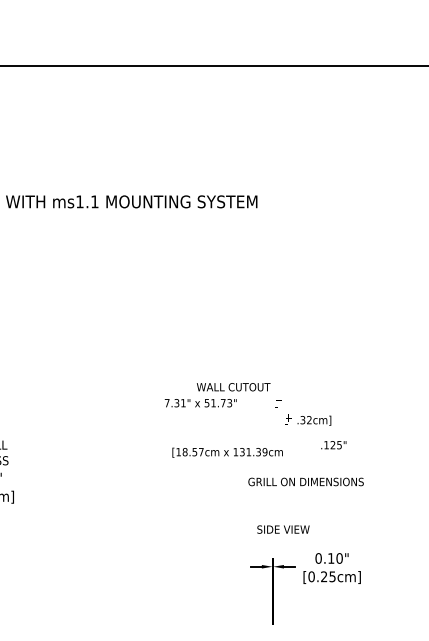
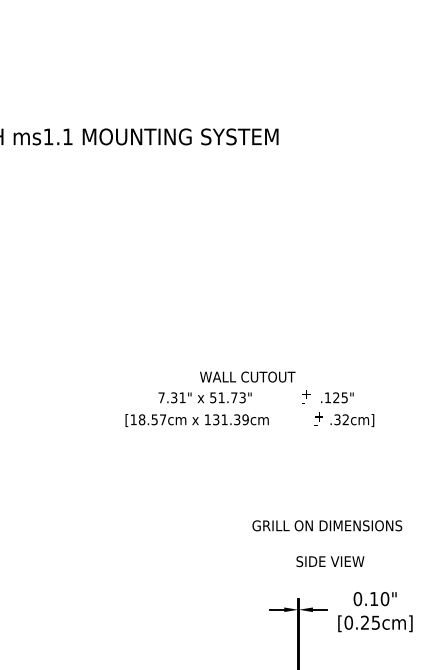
text: (333, 445) -> (336, 398), moved
text: (227, 452) -> (196, 420), moved
text: (305, 481) -> (326, 525), moved
text: (283, 529) -> (330, 561), moved

